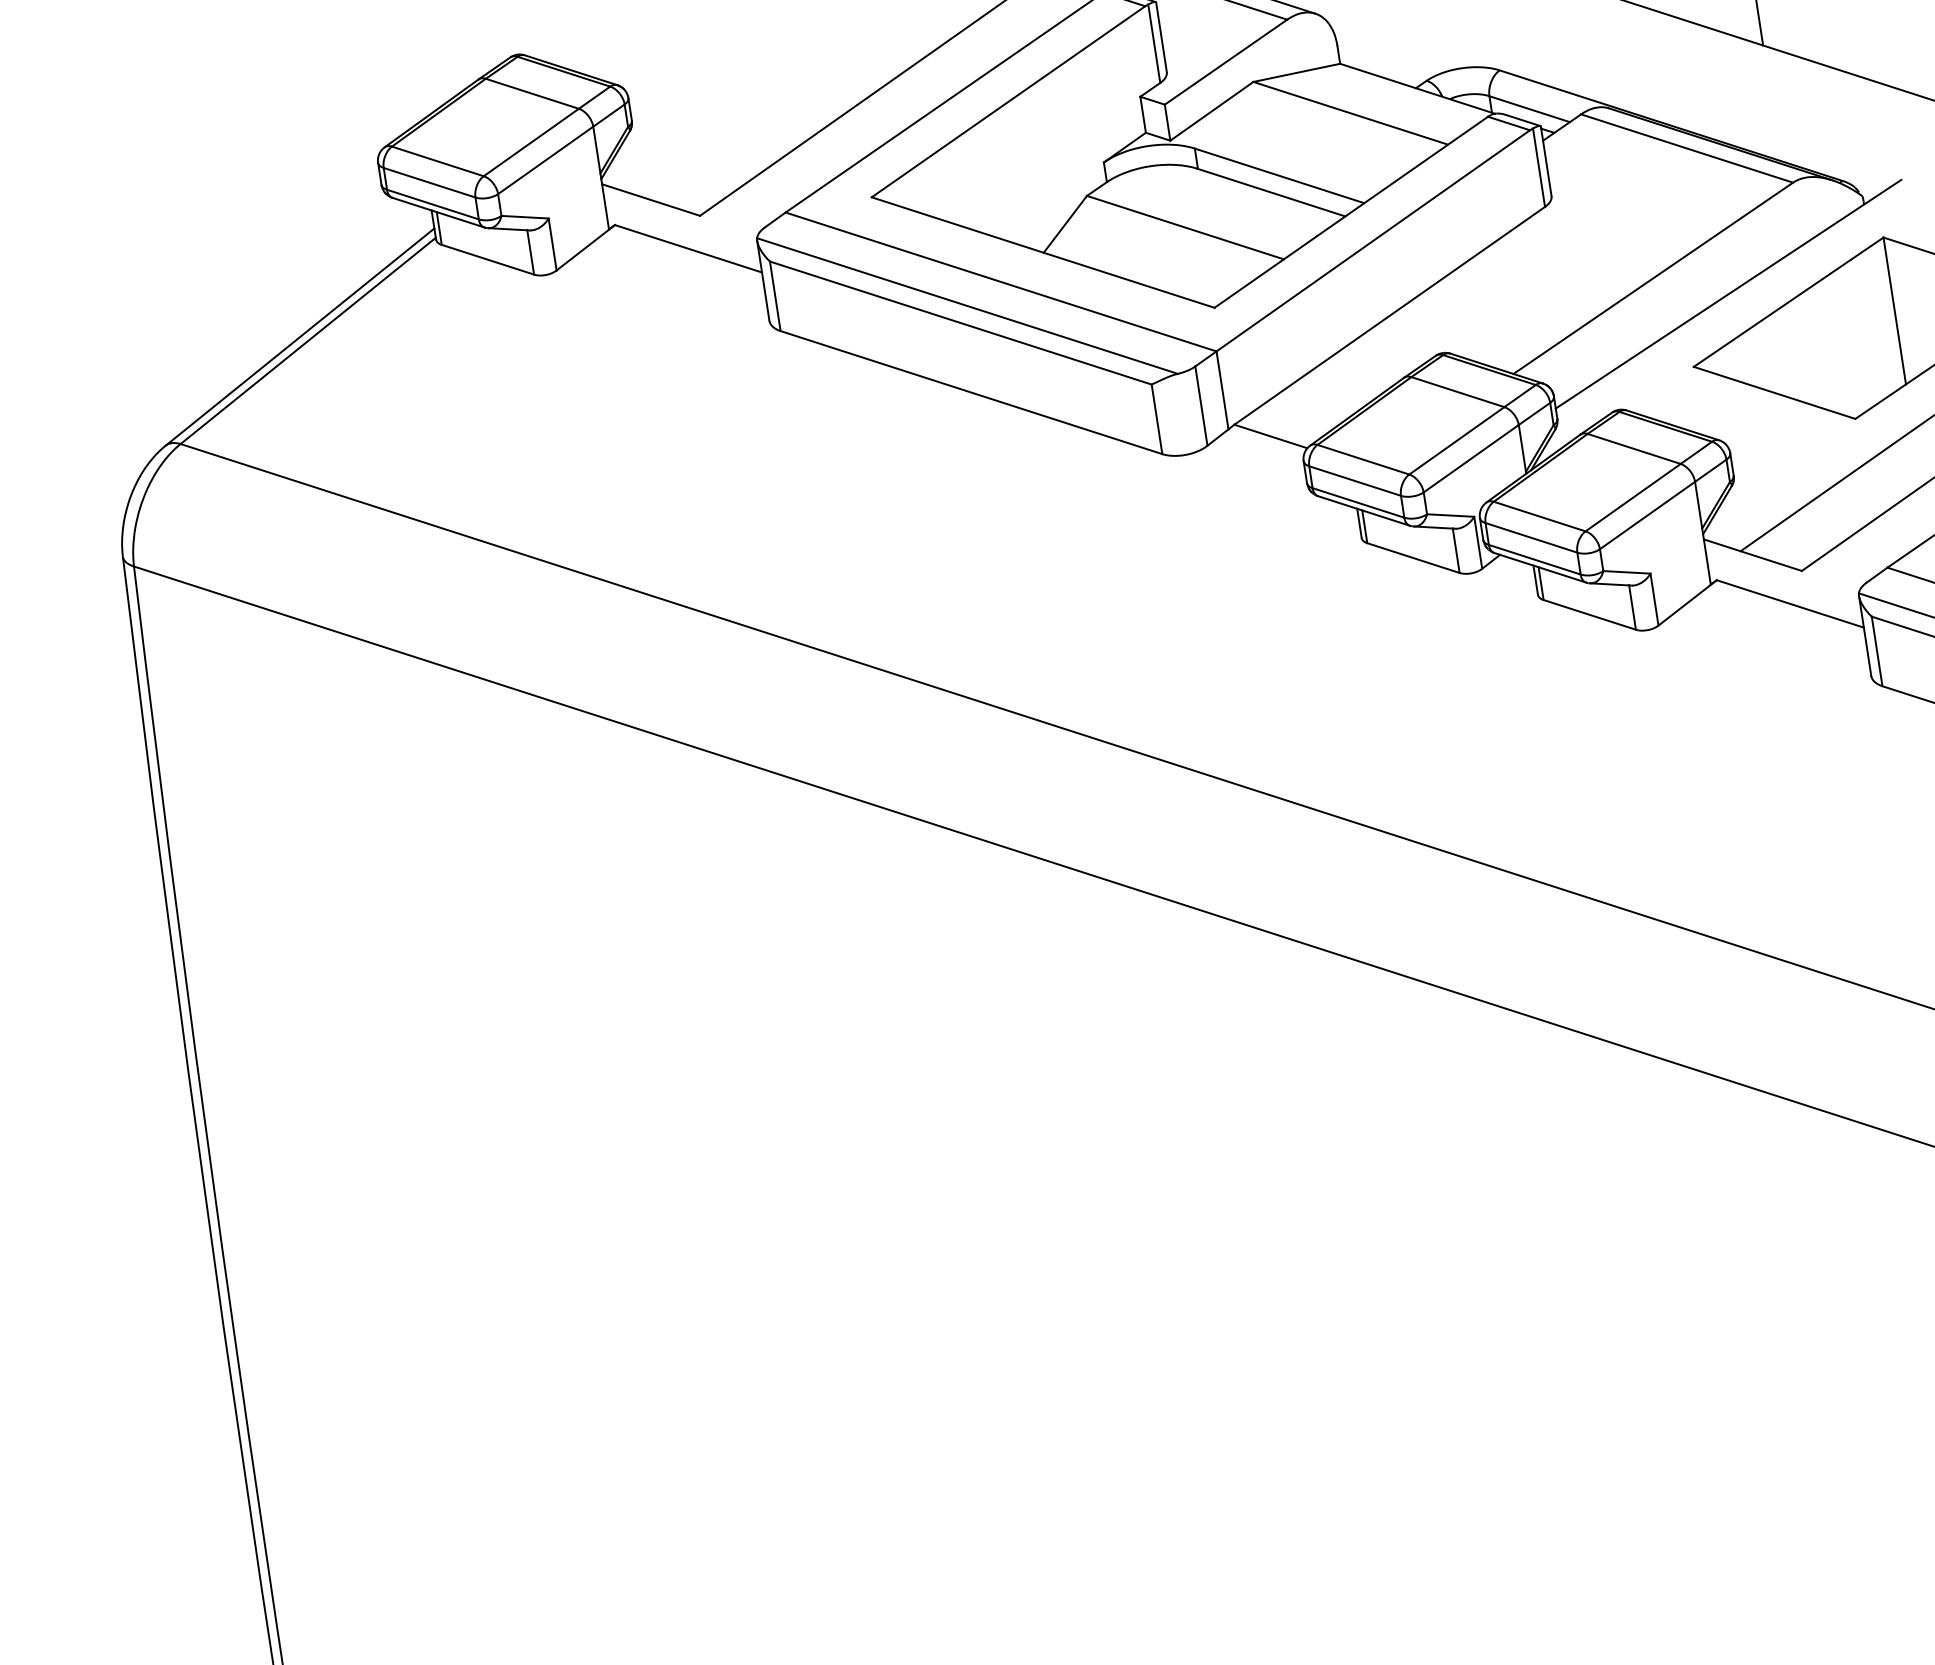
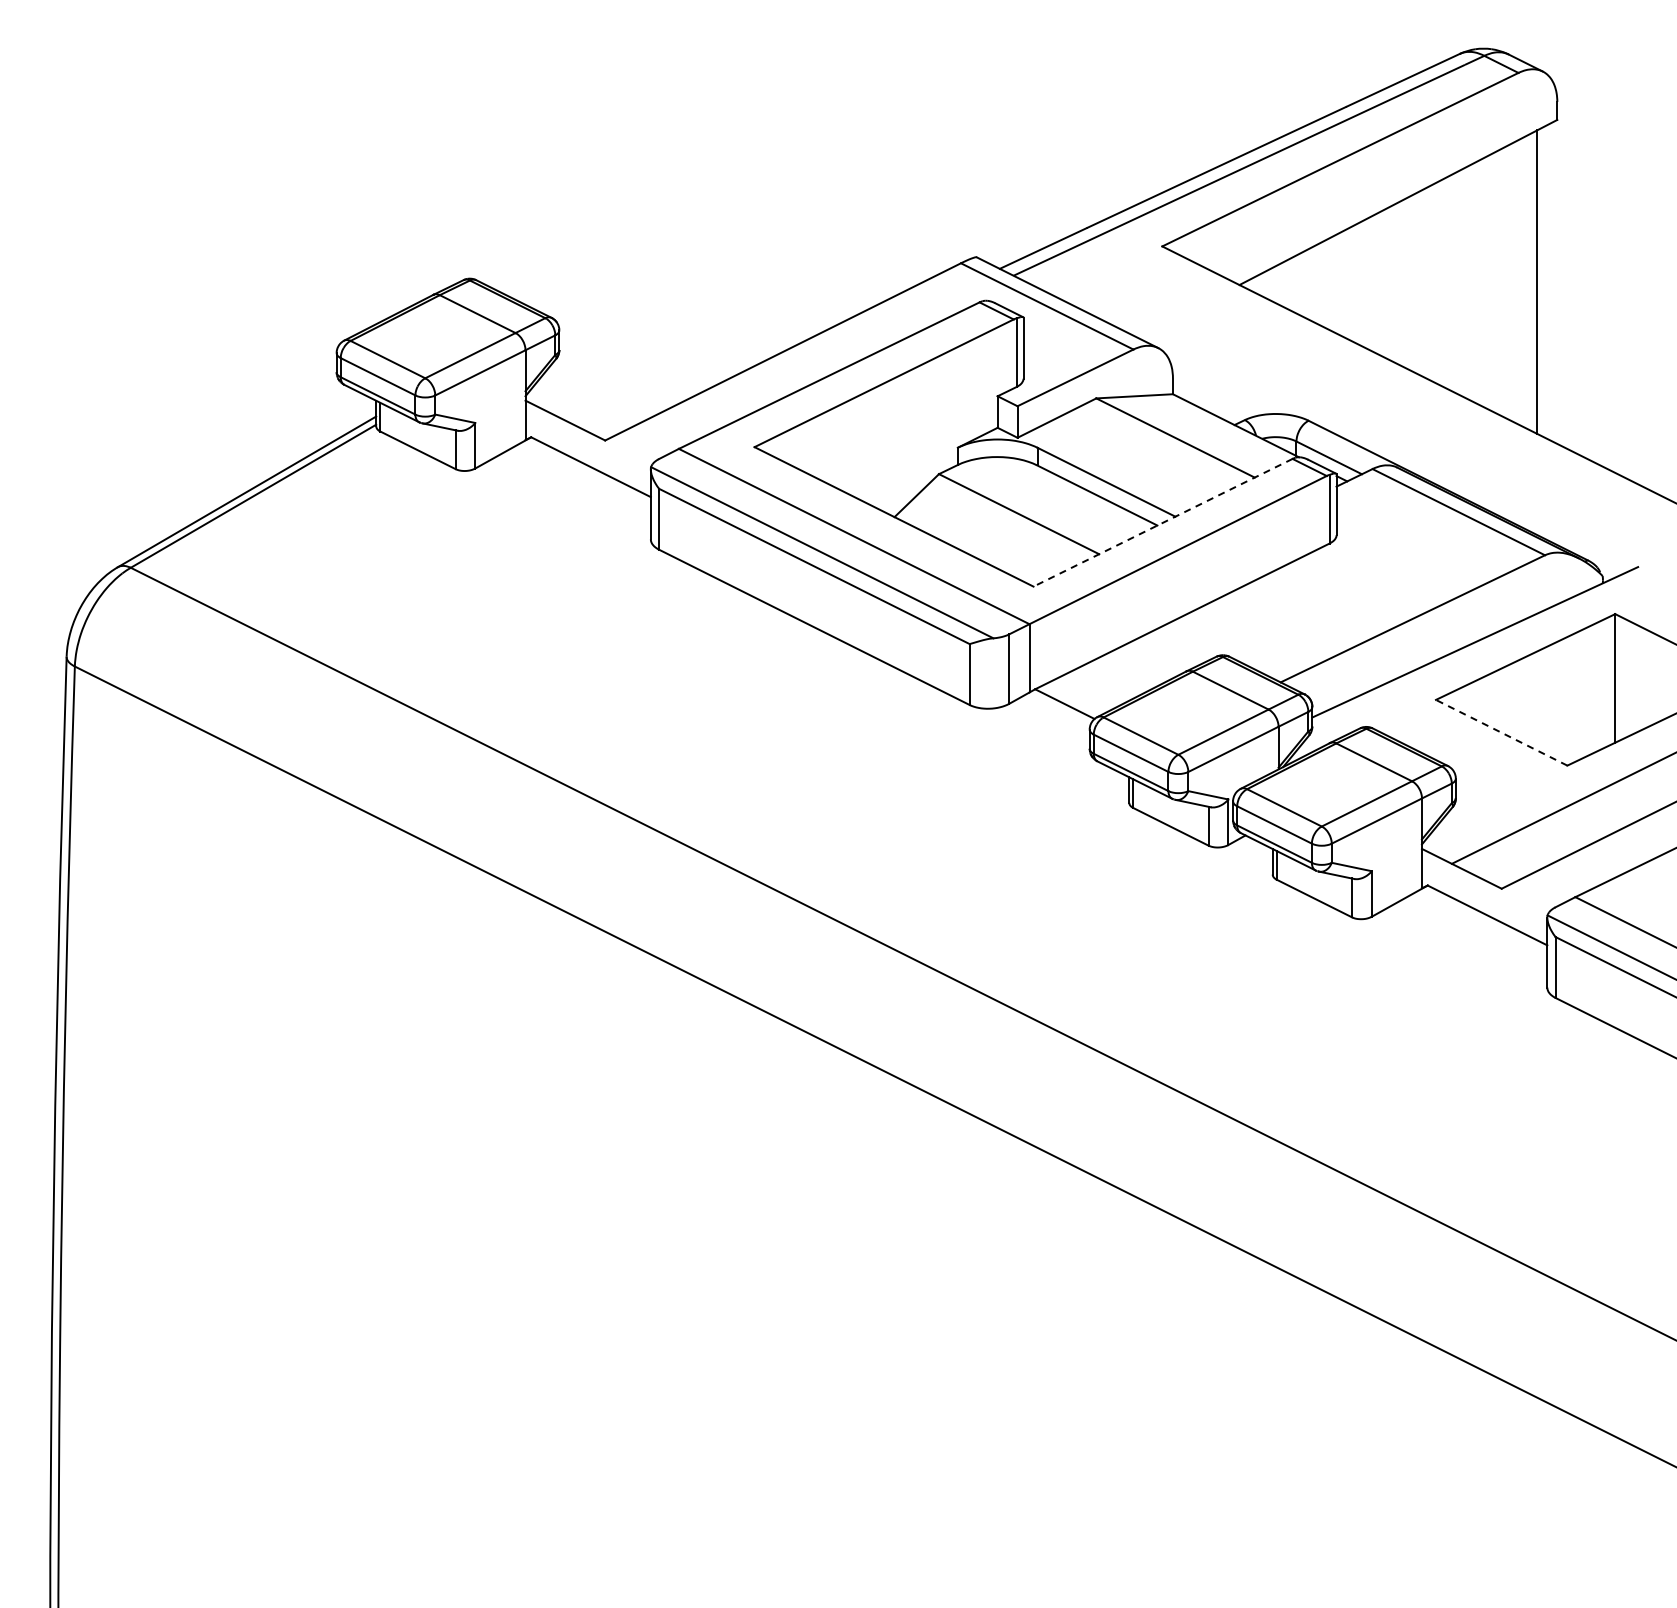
line: (1350, 212) -> (1162, 522), solid -> dashed
line: (1774, 392) -> (1501, 732), solid -> dashed

